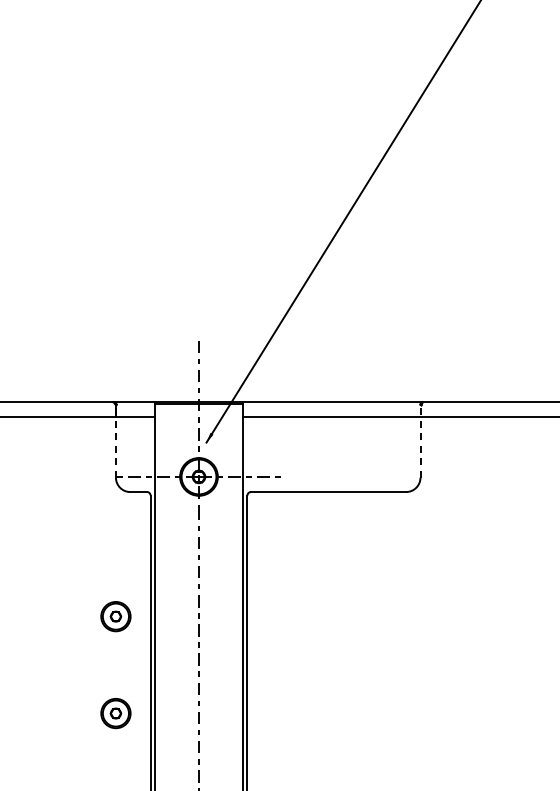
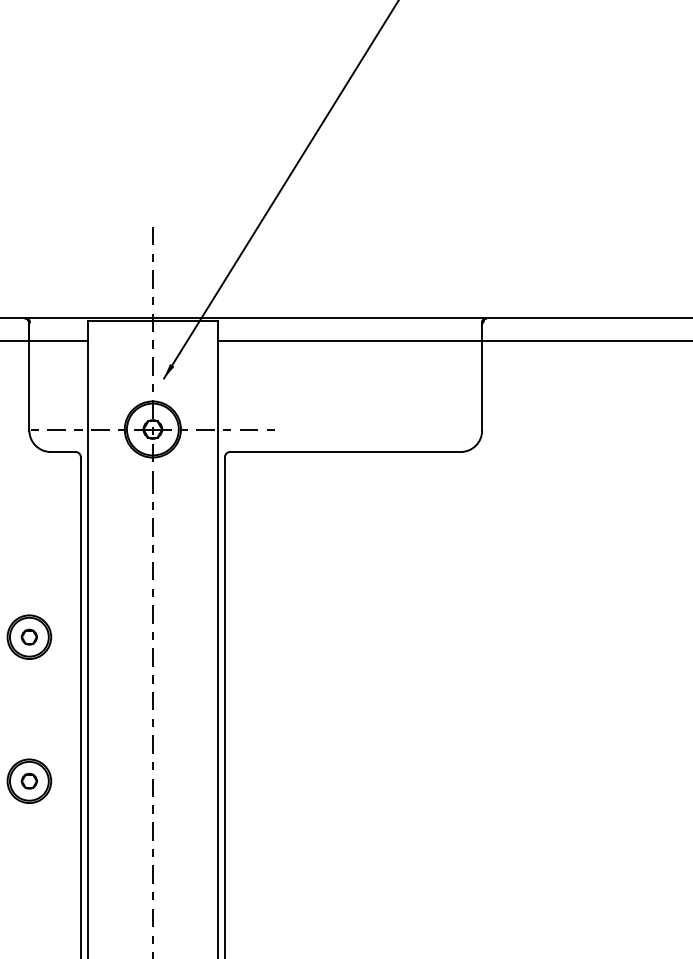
line: (115, 441) -> (28, 376), dashed -> solid
line: (420, 441) -> (482, 376), dashed -> solid

